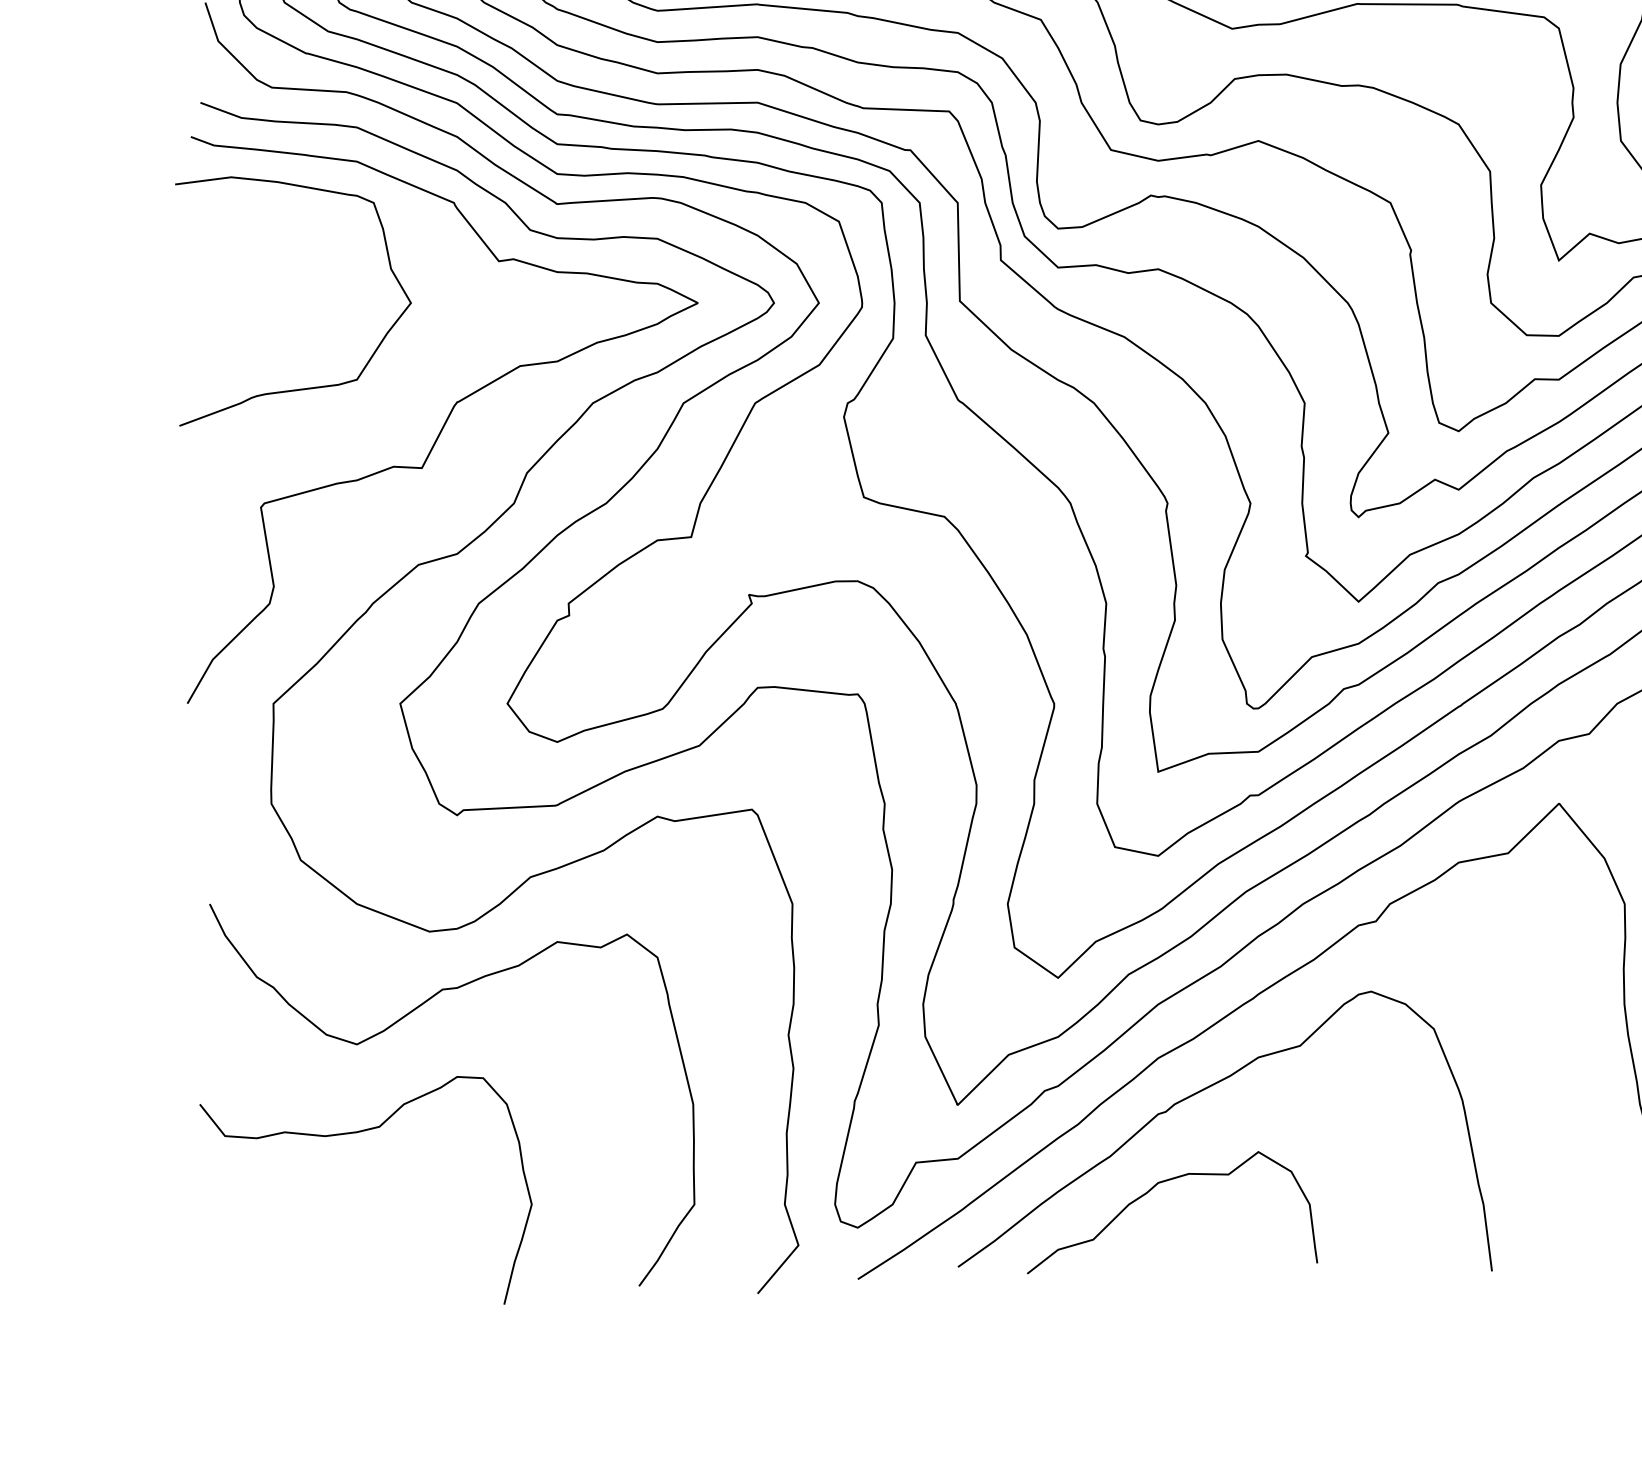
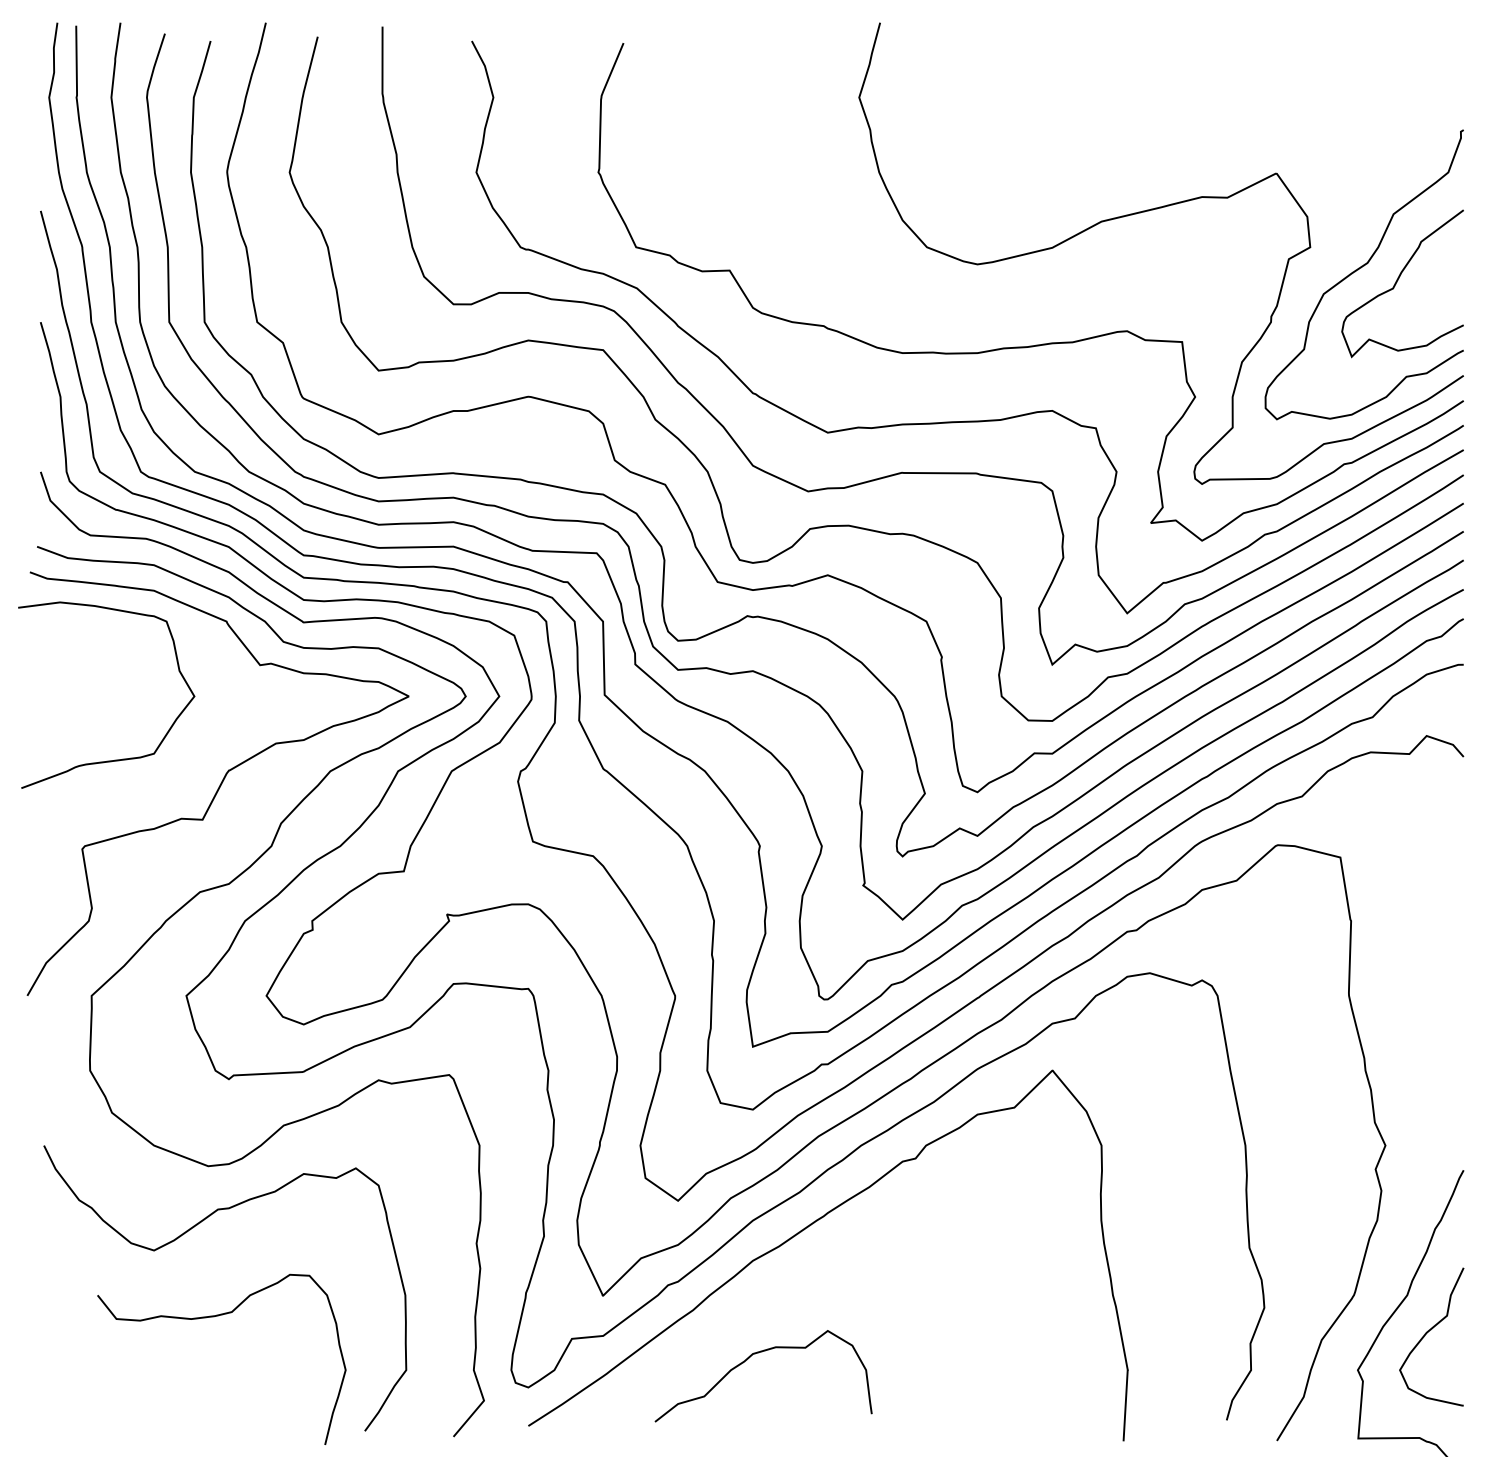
curve: (1205, 1089) -> (788, 1284), removed
curve: (356, 1134) -> (214, 1317), moved

